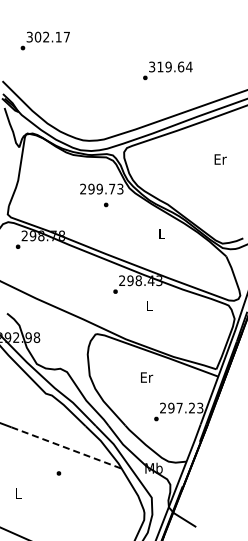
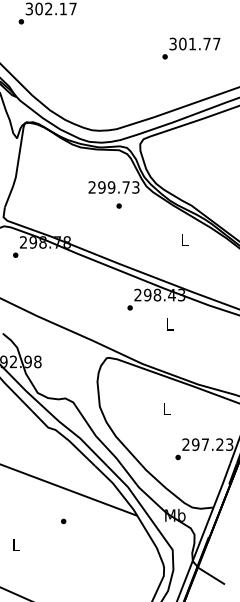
text: (174, 66) -> (199, 43), 319.64 -> 301.77
text: (147, 377) -> (167, 408), Er -> L
line: (66, 448) -> (72, 492), dashed -> solid

